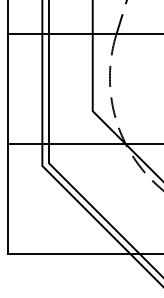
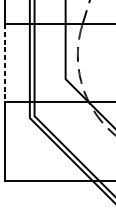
line: (7, 89) -> (5, 63), solid -> dashed

